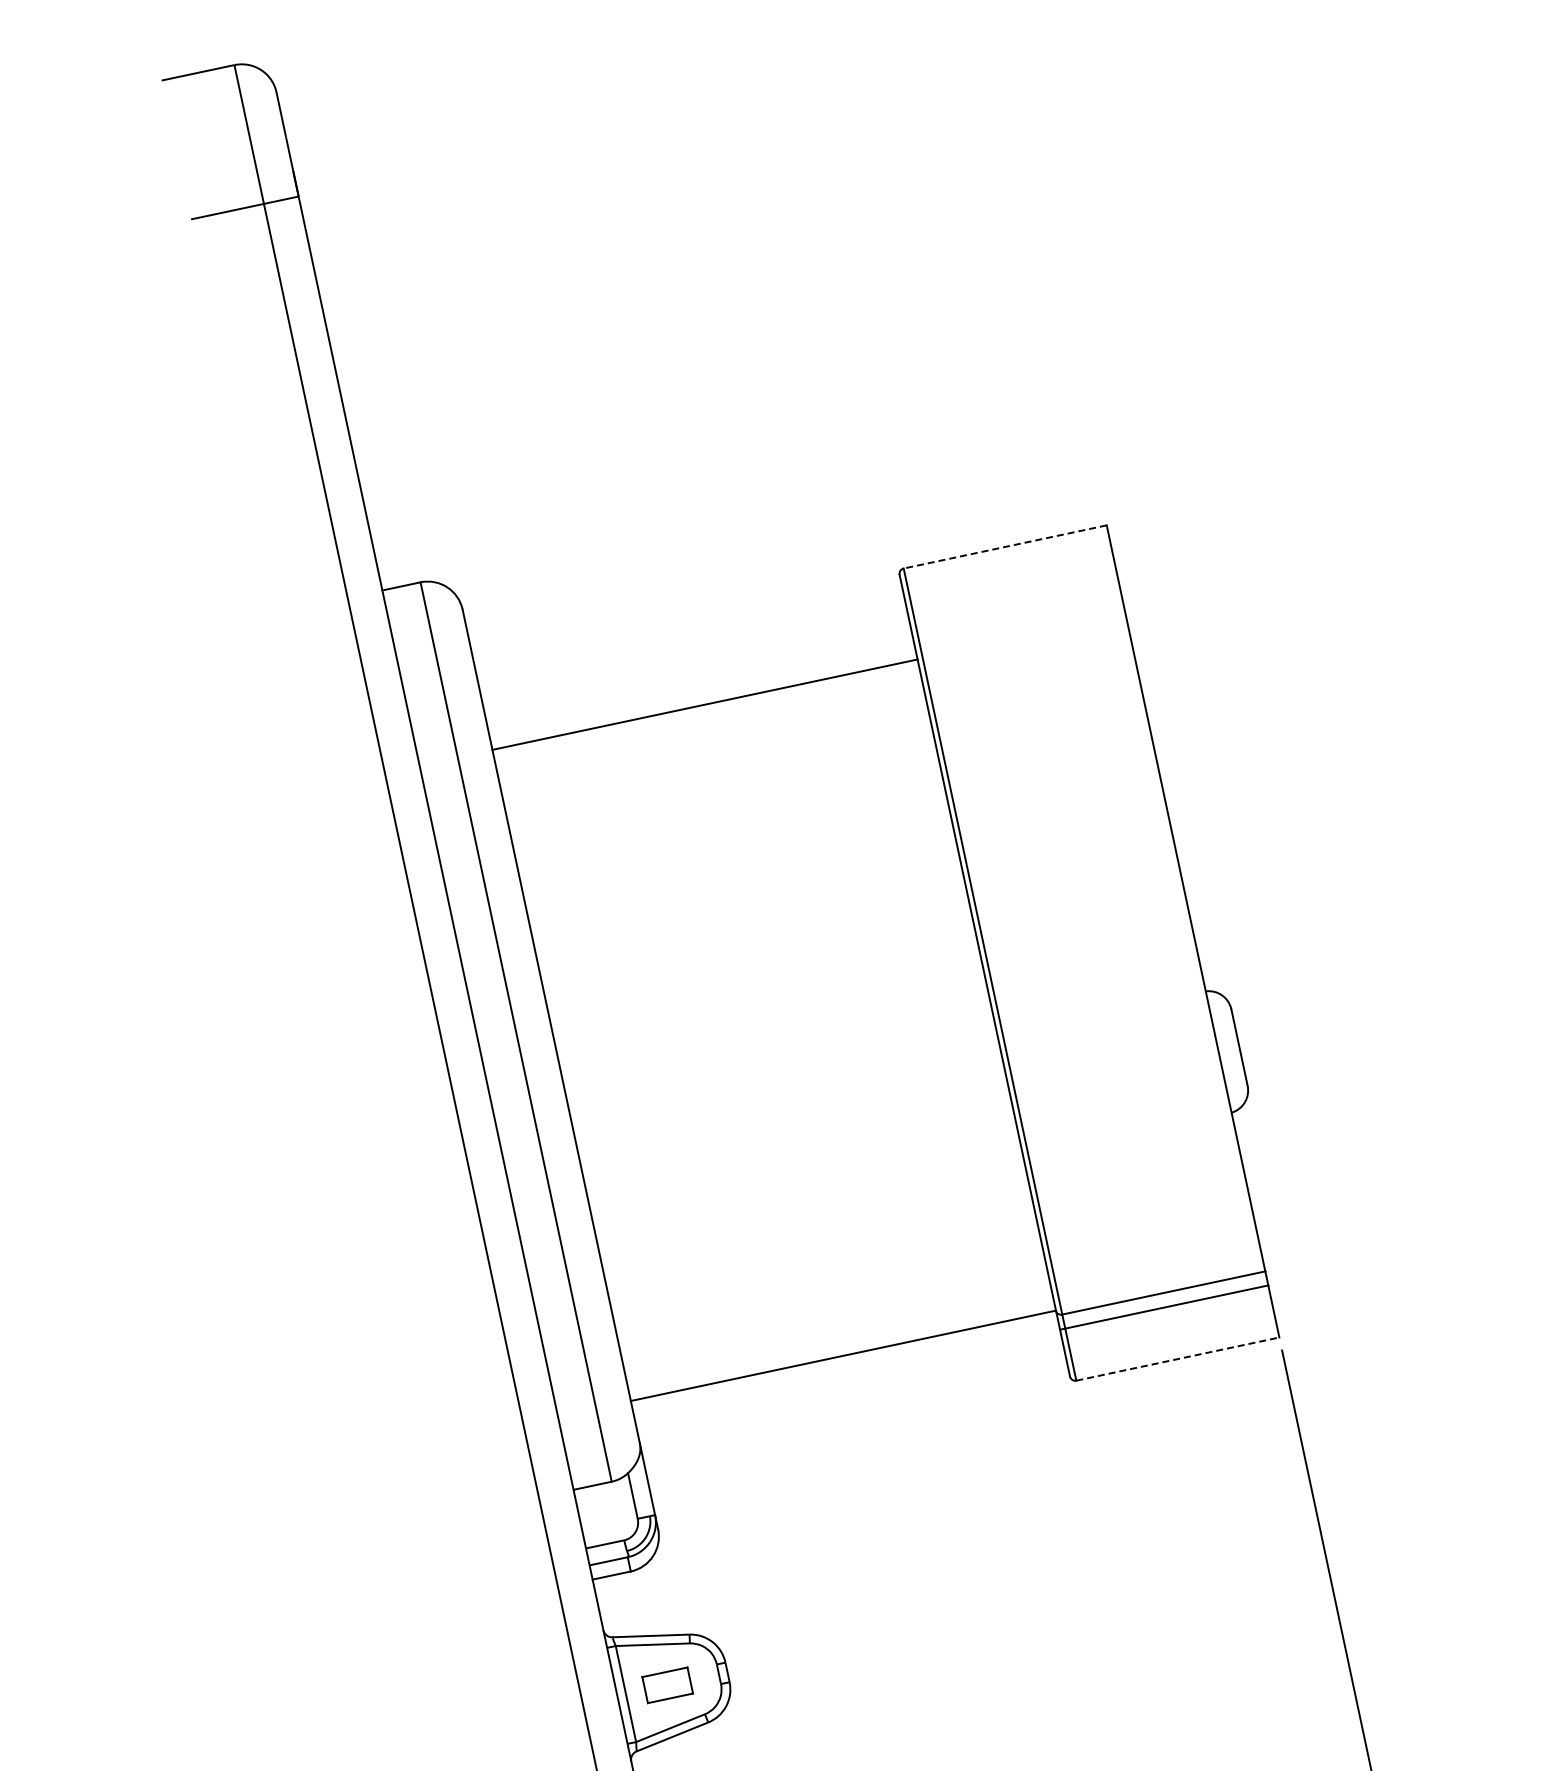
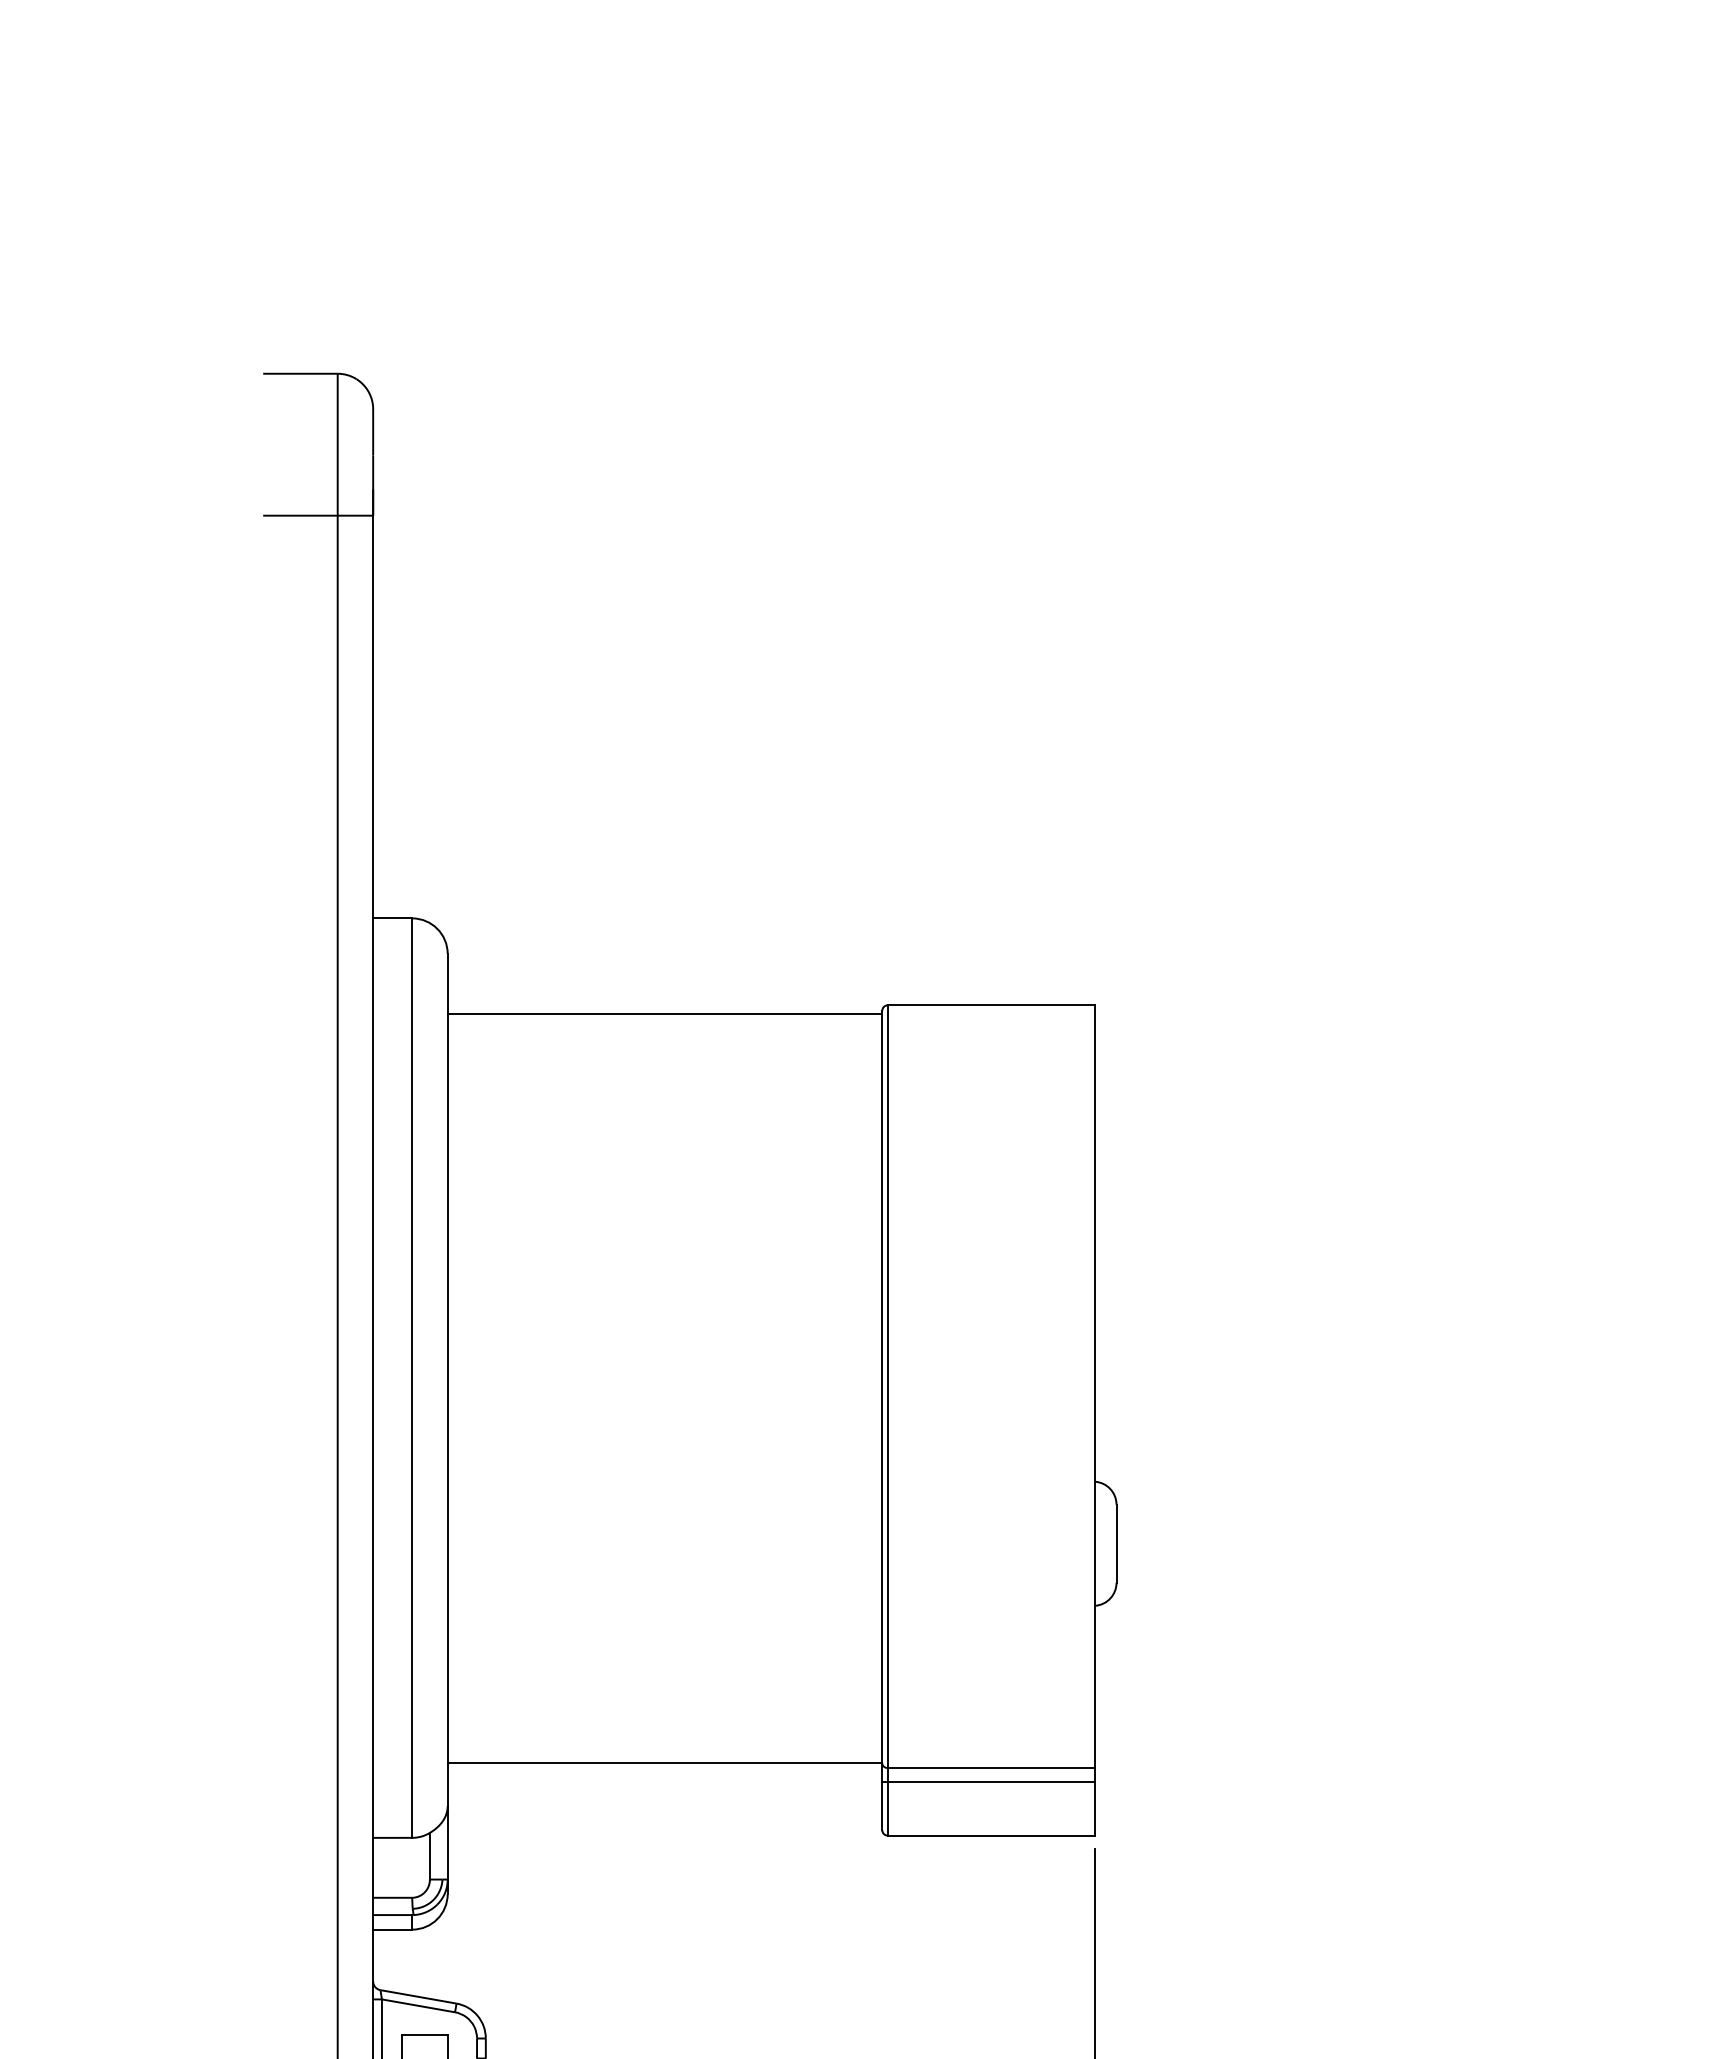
line: (1005, 547) -> (991, 1005), dashed -> solid
line: (704, 705) -> (664, 1014), moved
line: (1177, 1358) -> (991, 1835), dashed -> solid

